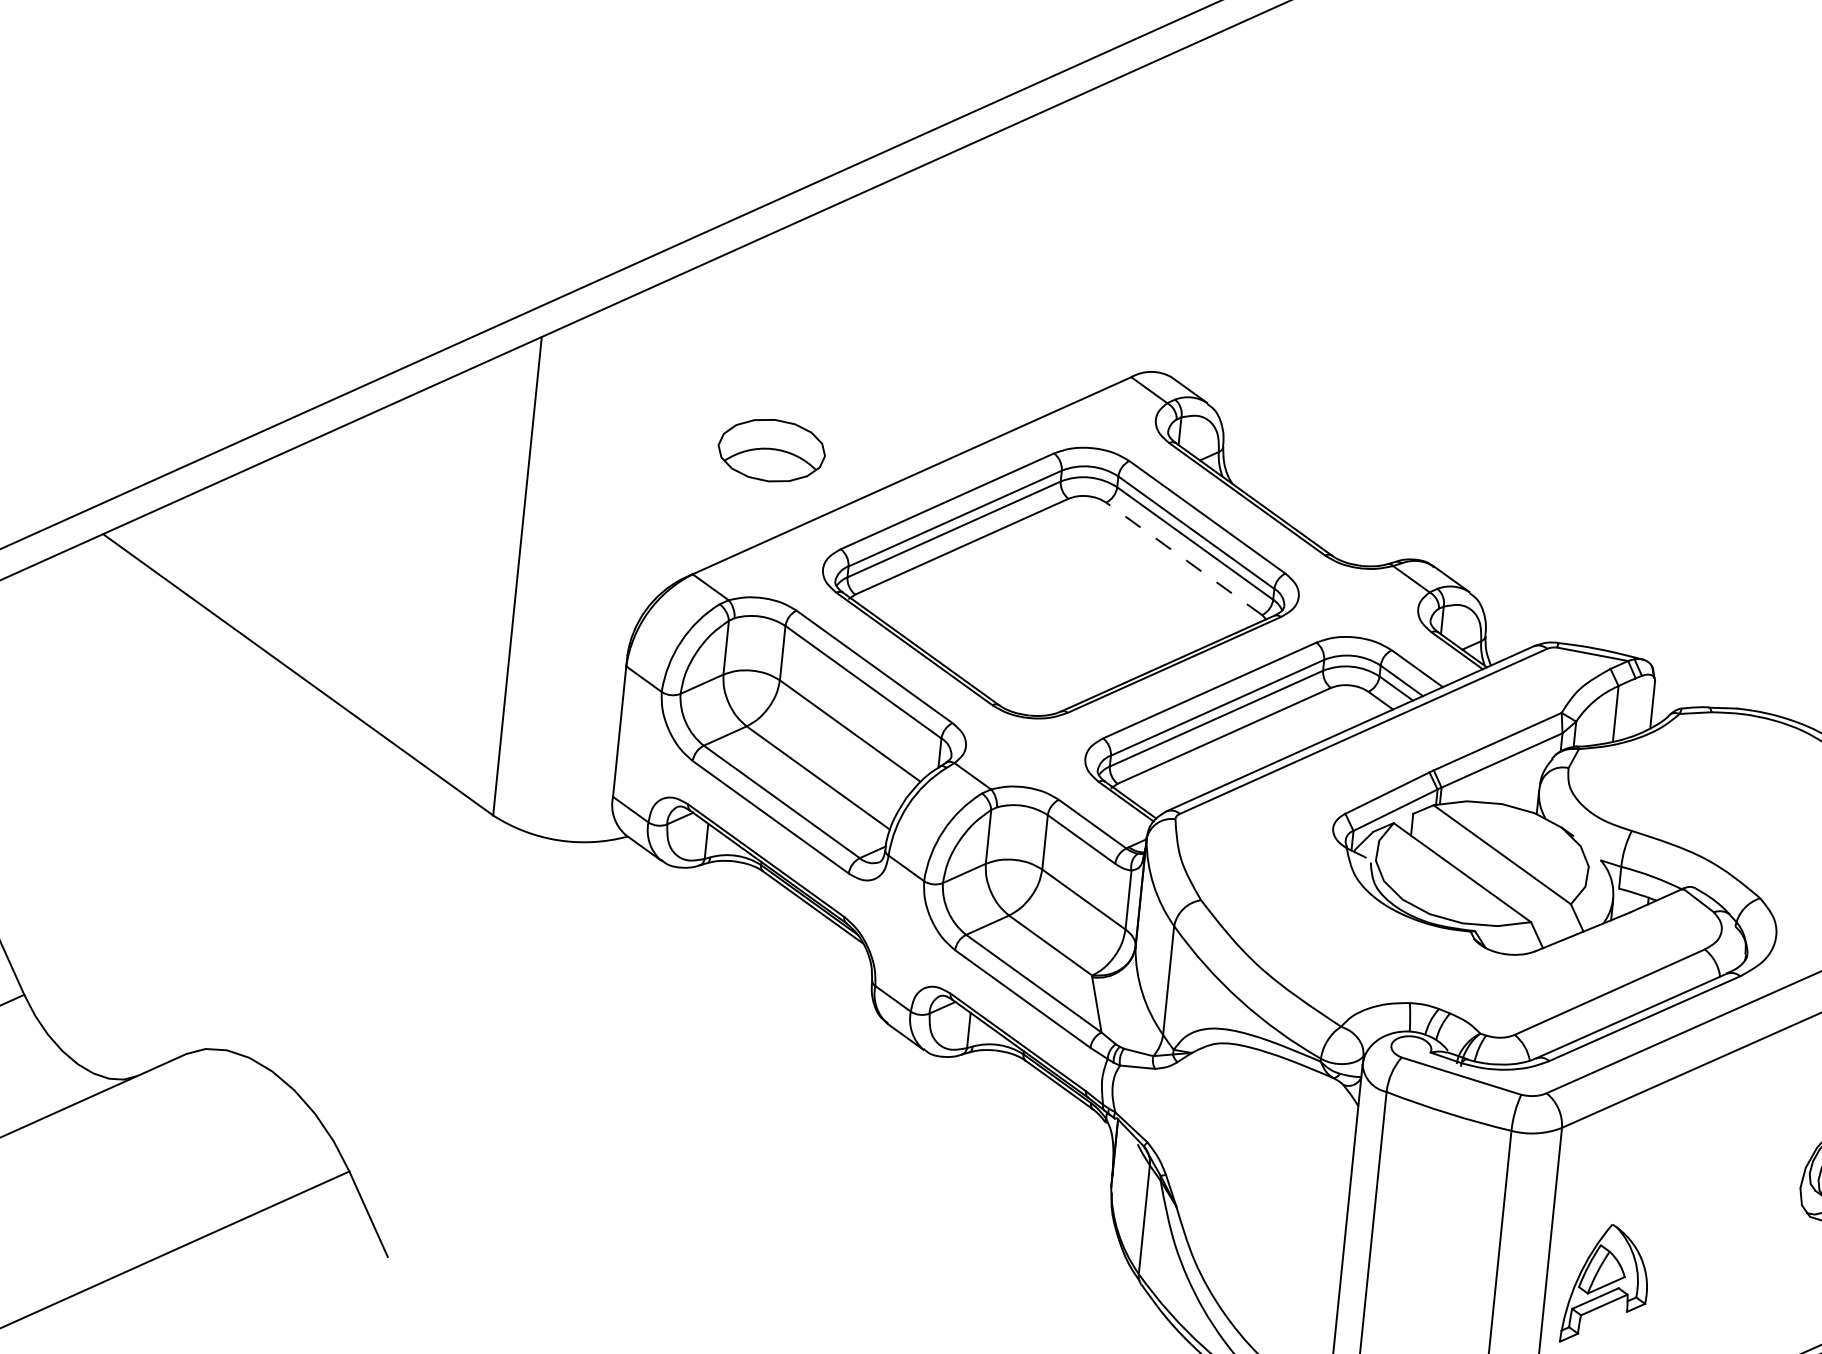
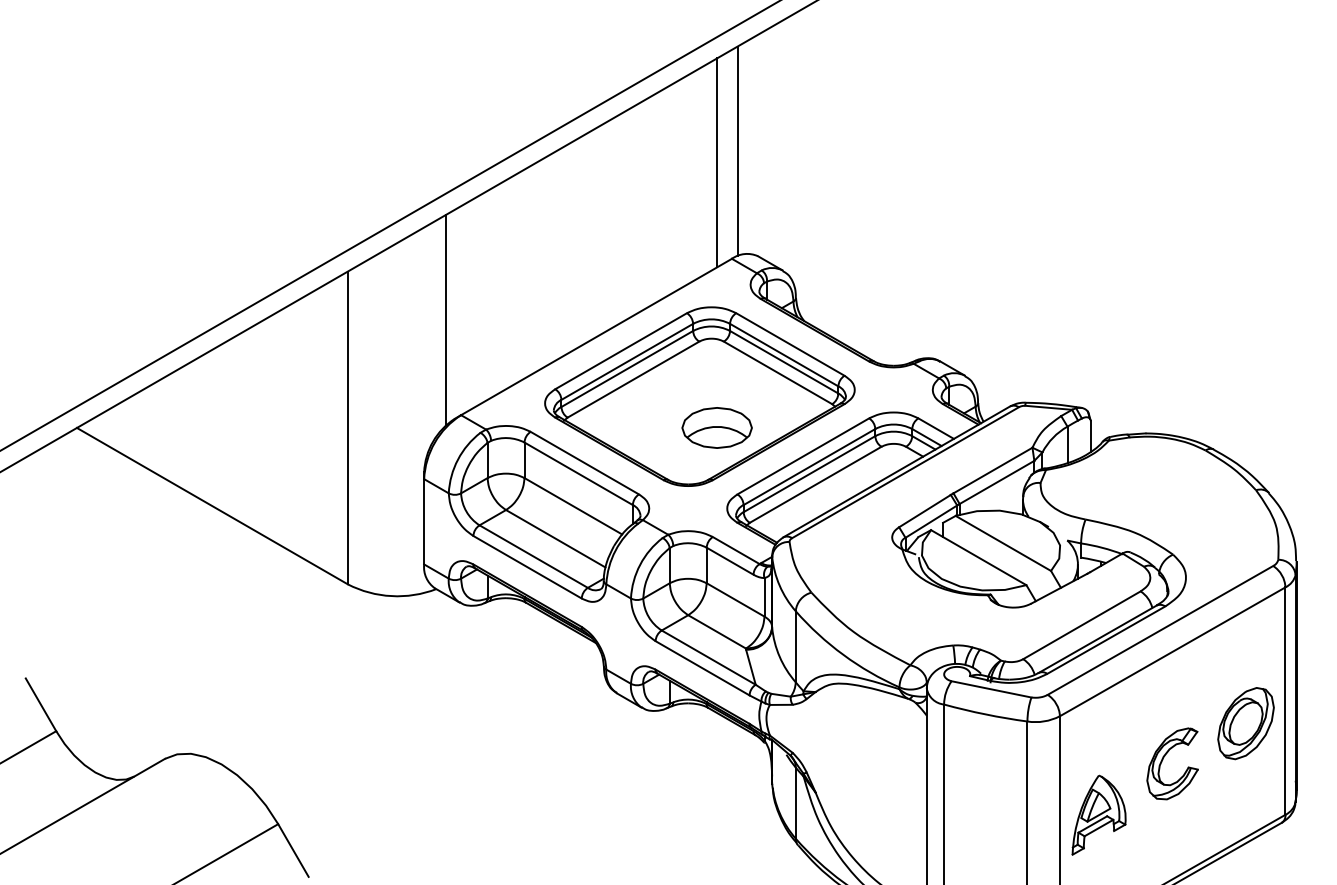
line: (1156, 213) -> (737, 151), added
line: (1124, 227) -> (717, 162), added
line: (685, 425) -> (446, 319), added
part: (770, 449) -> (716, 427), moved
line: (1184, 558) -> (778, 372), dashed -> solid
part: (1713, 1210) -> (1163, 759), added

